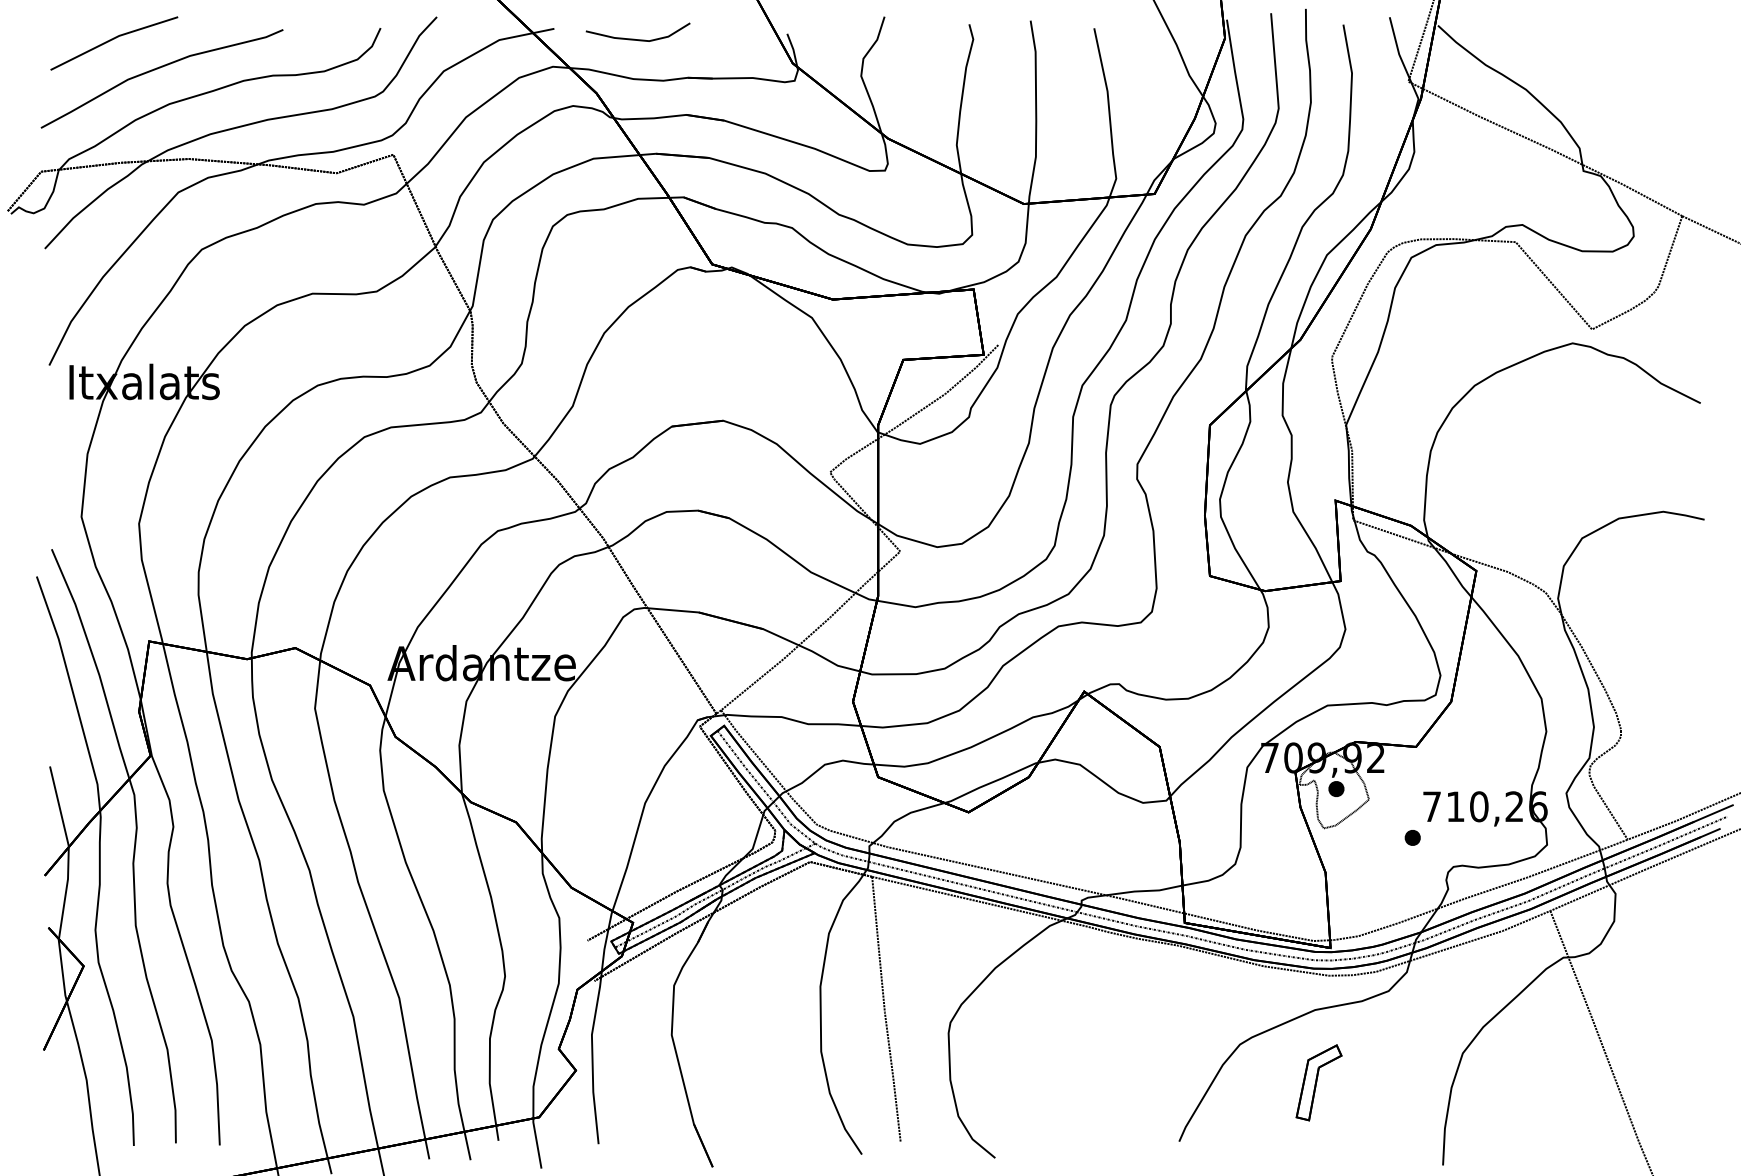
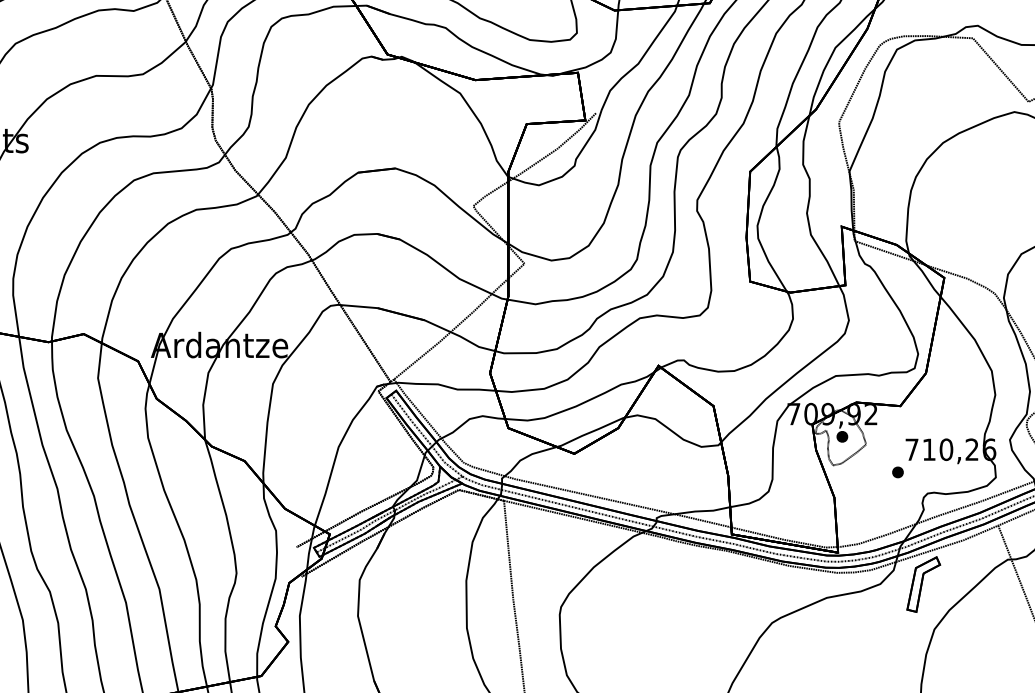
part: (1318, 1082) -> (923, 584), moved

